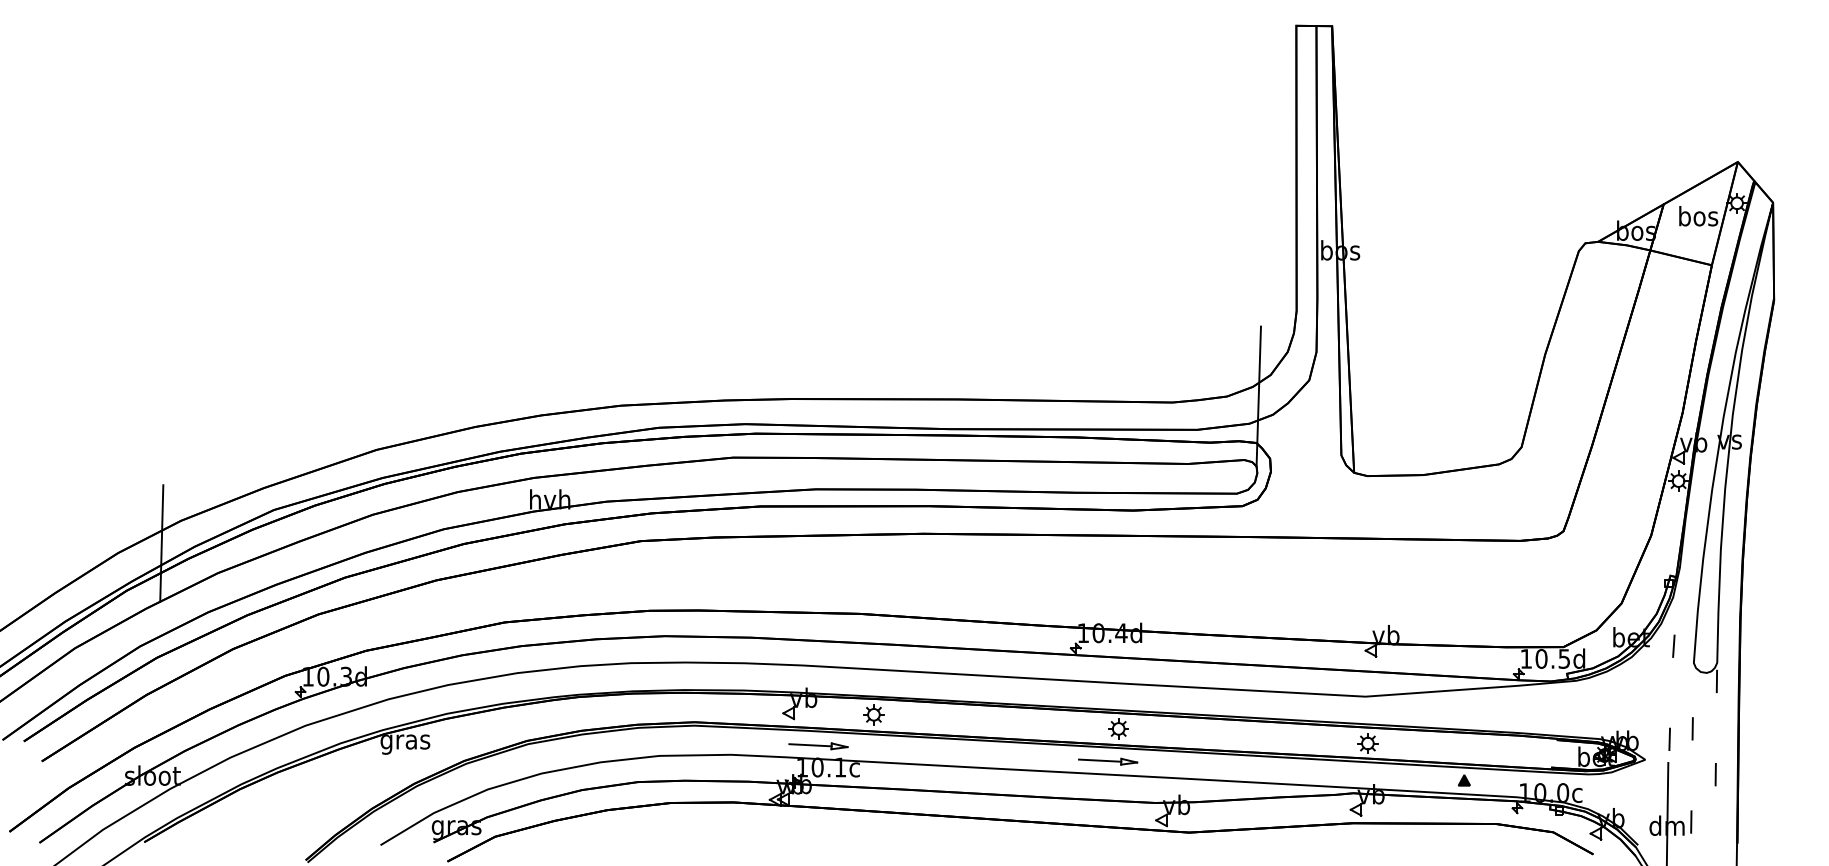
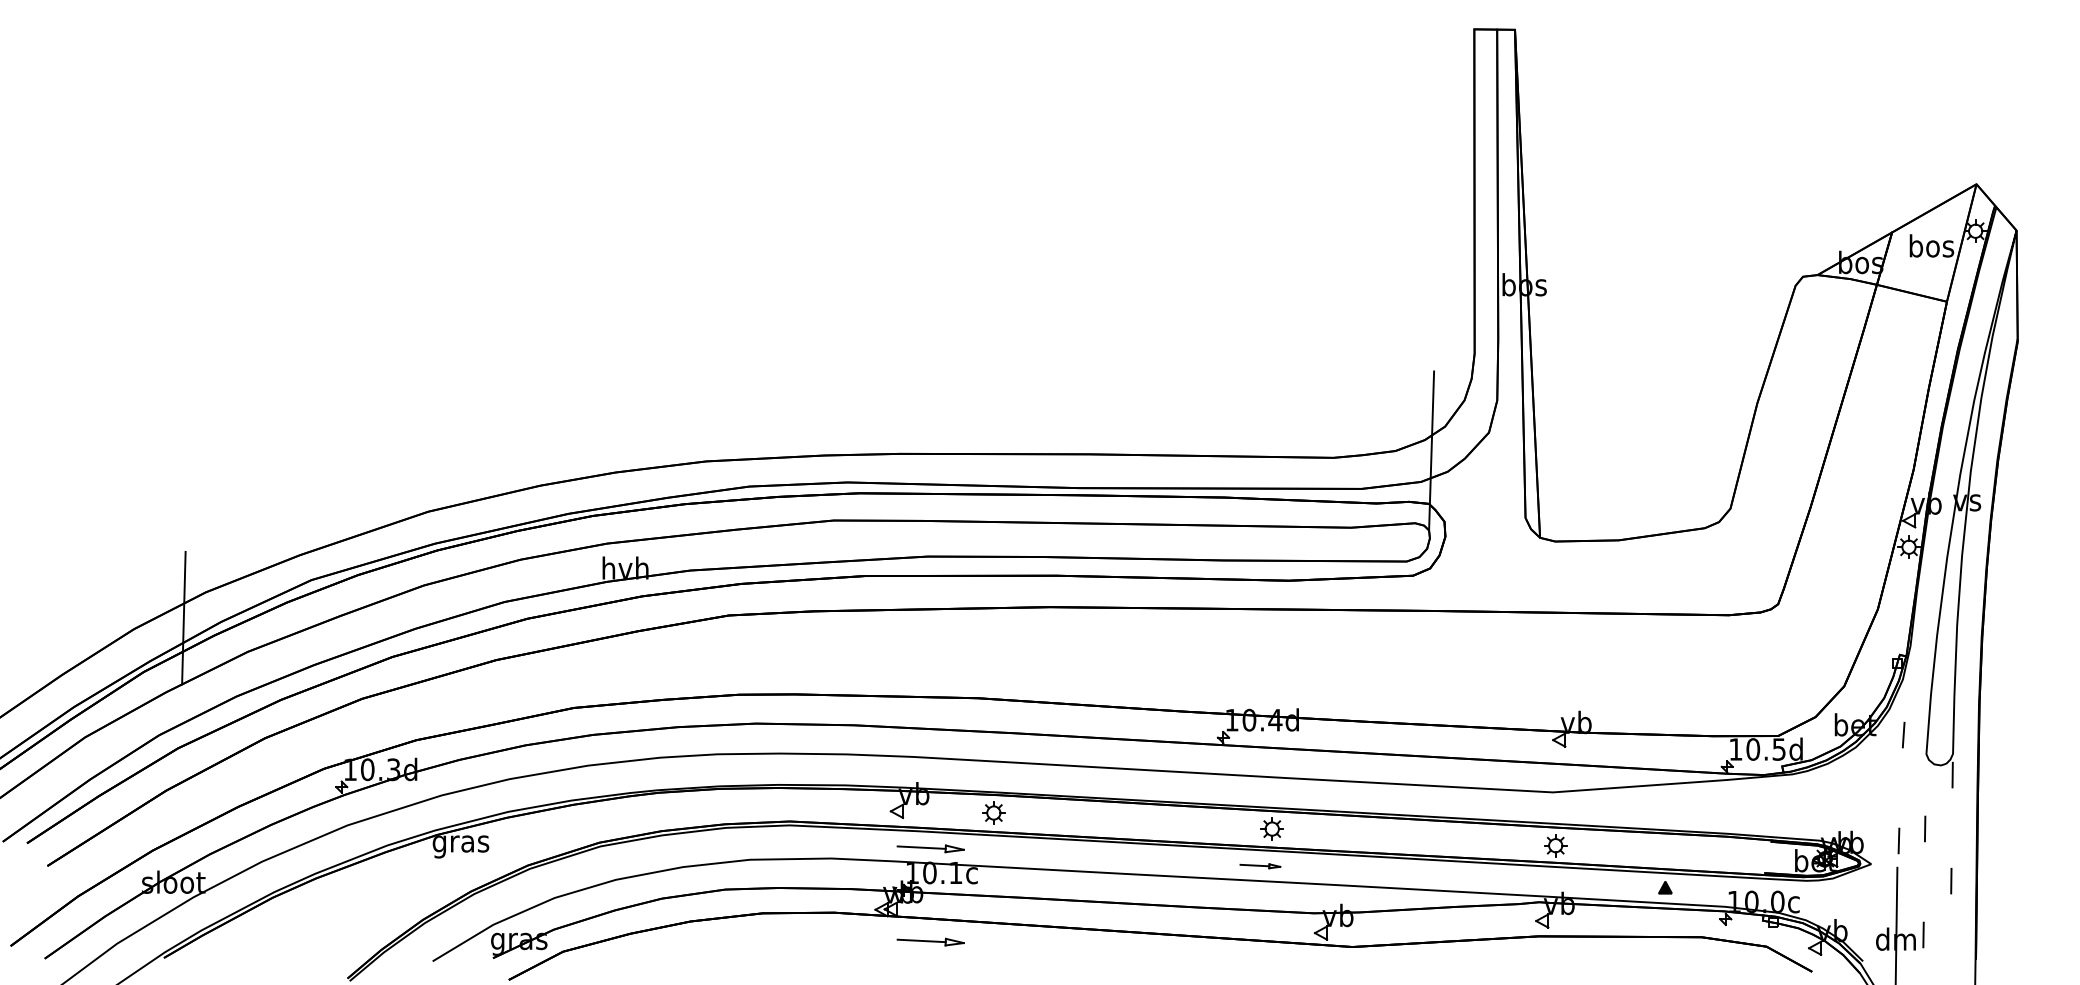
part: (1108, 761) -> (1260, 866), size x0.6
part: (818, 828) -> (930, 942), added

